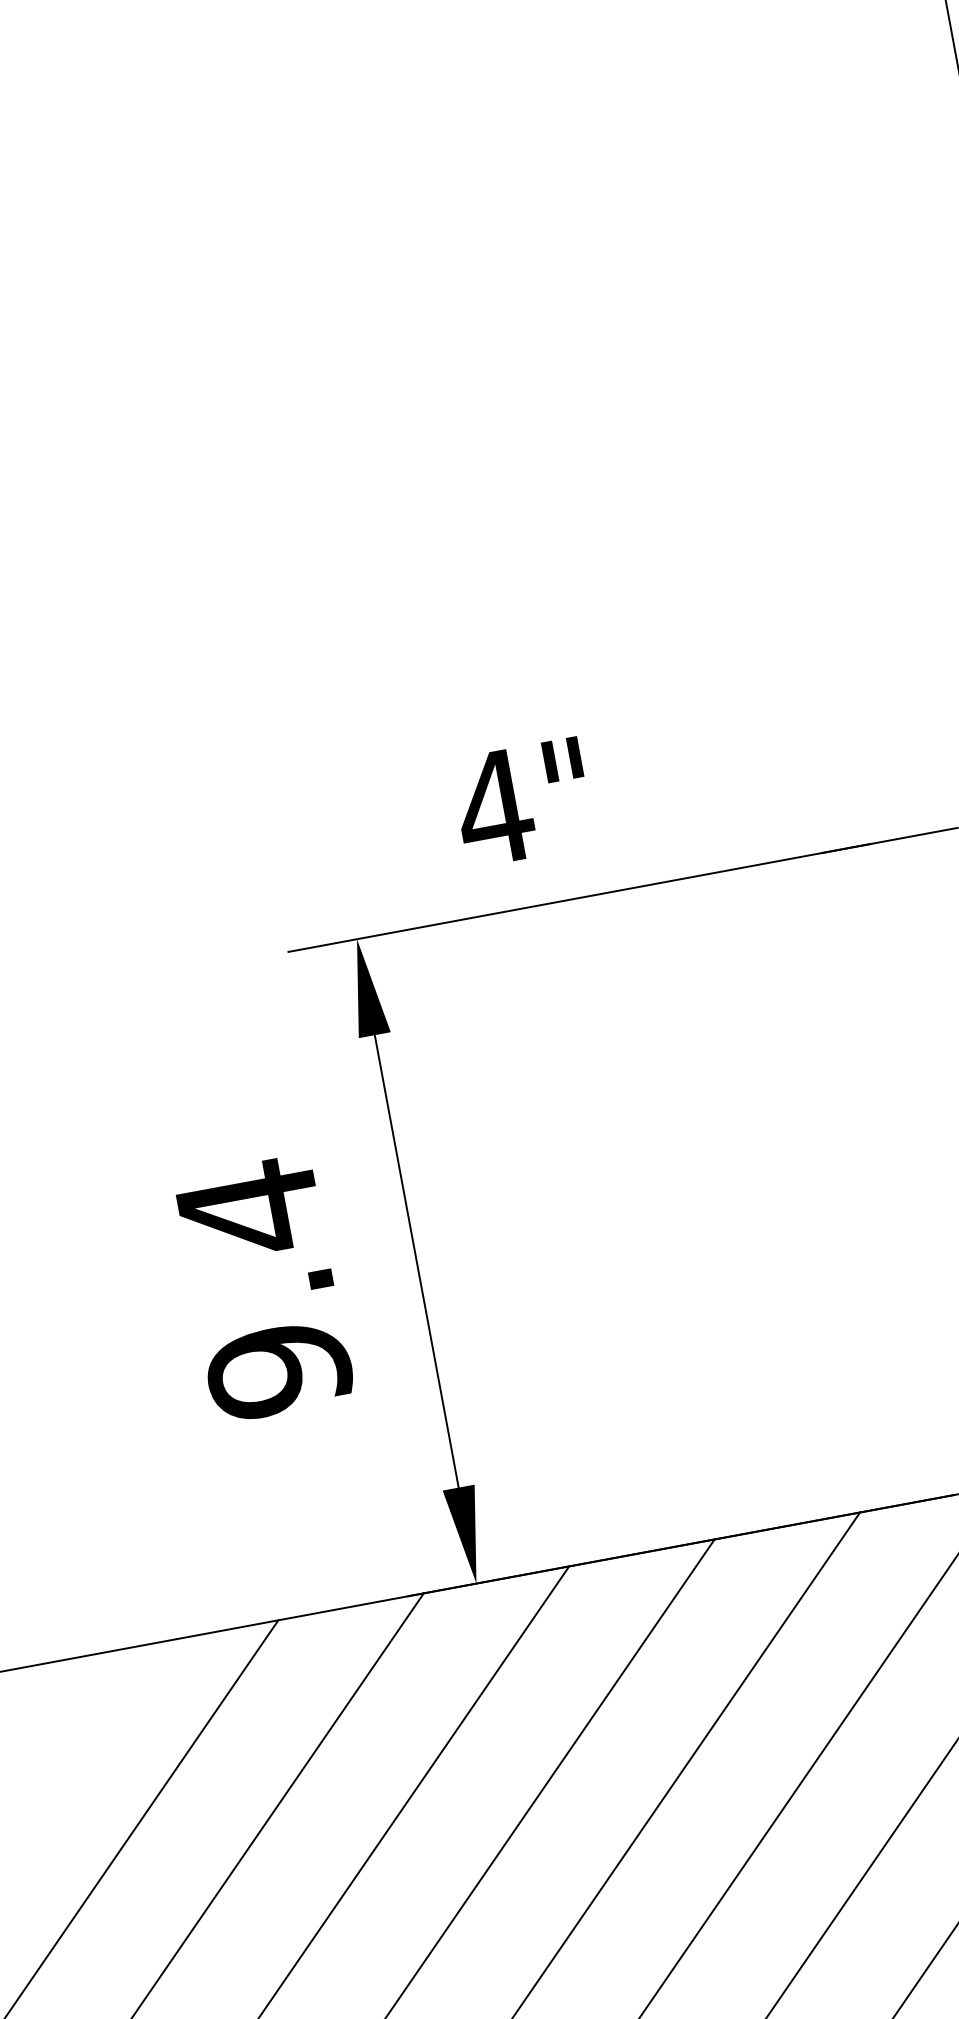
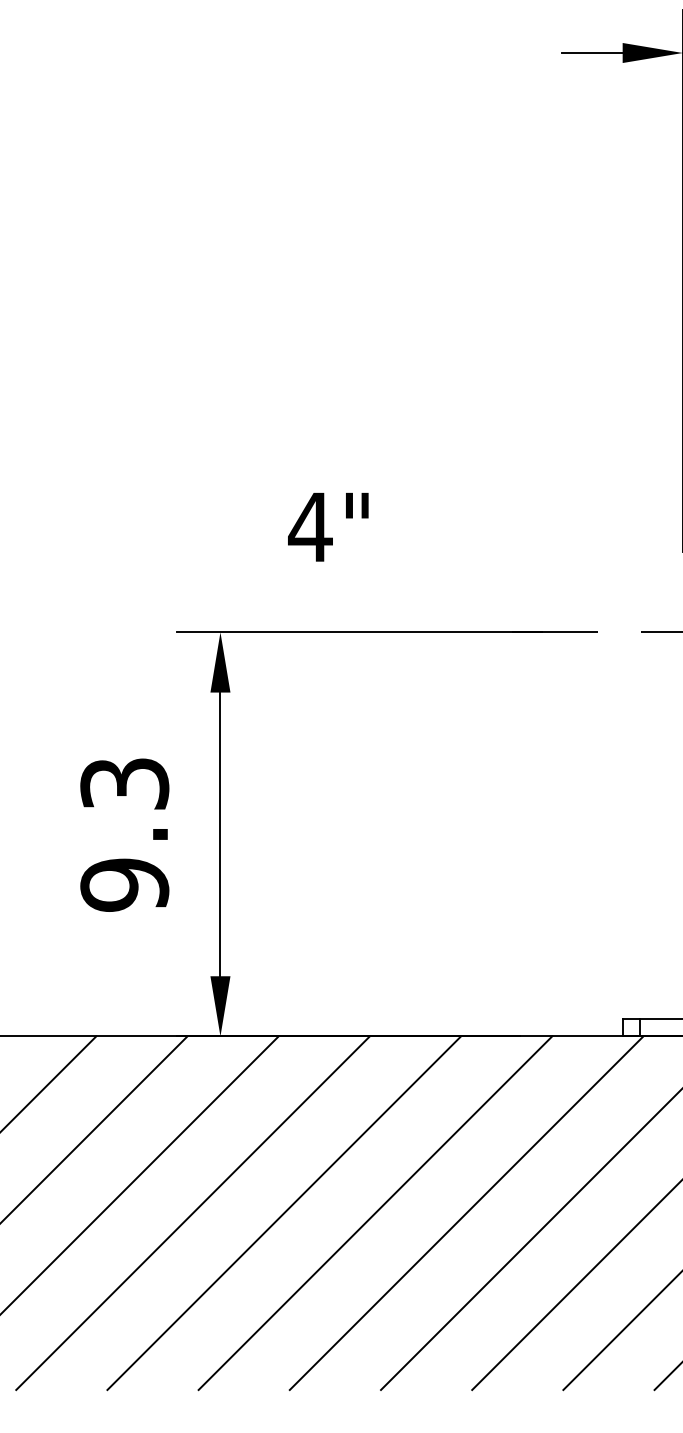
text: (523, 803) -> (328, 527), moved
text: (248, 1210) -> (124, 784), 9.4 -> 9.3

